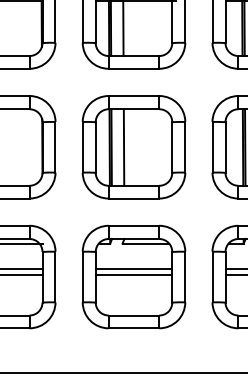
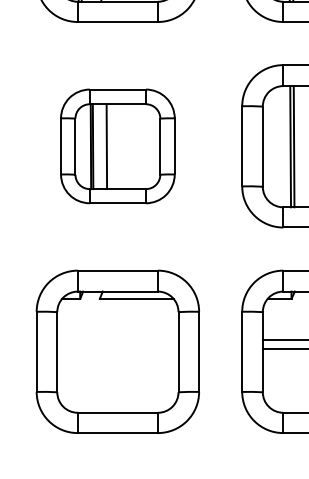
part: (133, 147) -> (117, 146), size x0.7
line: (133, 269) -> (117, 339), removed
line: (133, 274) -> (117, 347), removed

